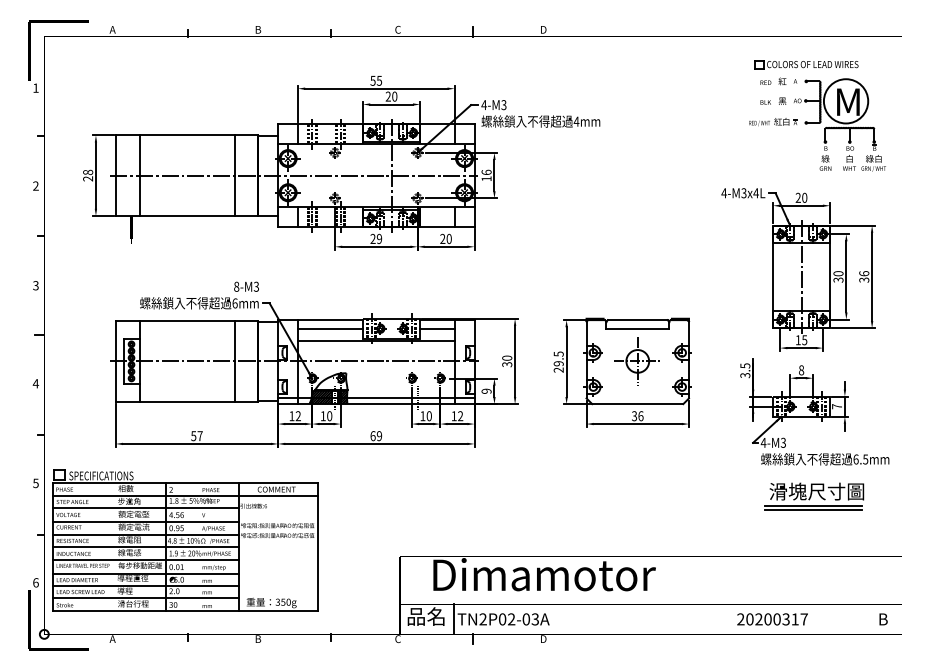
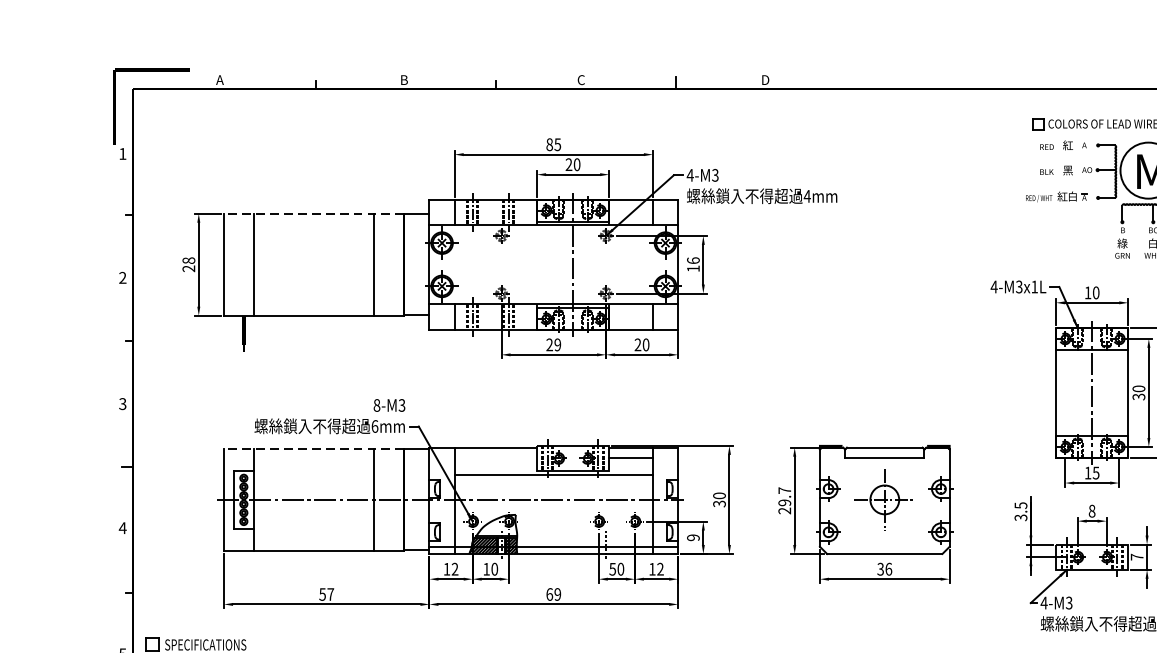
text: (372, 80) -> (548, 144), 55 -> 85
line: (186, 135) -> (313, 213), solid -> dashed
line: (294, 175) -> (450, 264), removed
text: (755, 193) -> (1033, 287), 4-M3x4L -> 4-M3x1L
text: (797, 197) -> (1087, 292), 20 -> 10
line: (186, 321) -> (313, 449), solid -> dashed
line: (330, 328) -> (495, 458), removed
text: (558, 353) -> (784, 489), 29.5 -> 29.7
text: (422, 416) -> (612, 569), 10 -> 50

